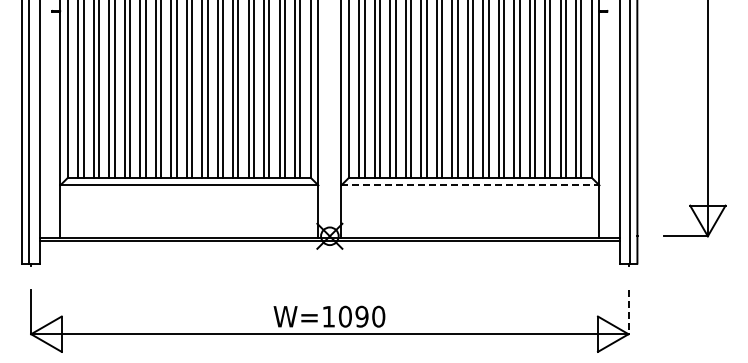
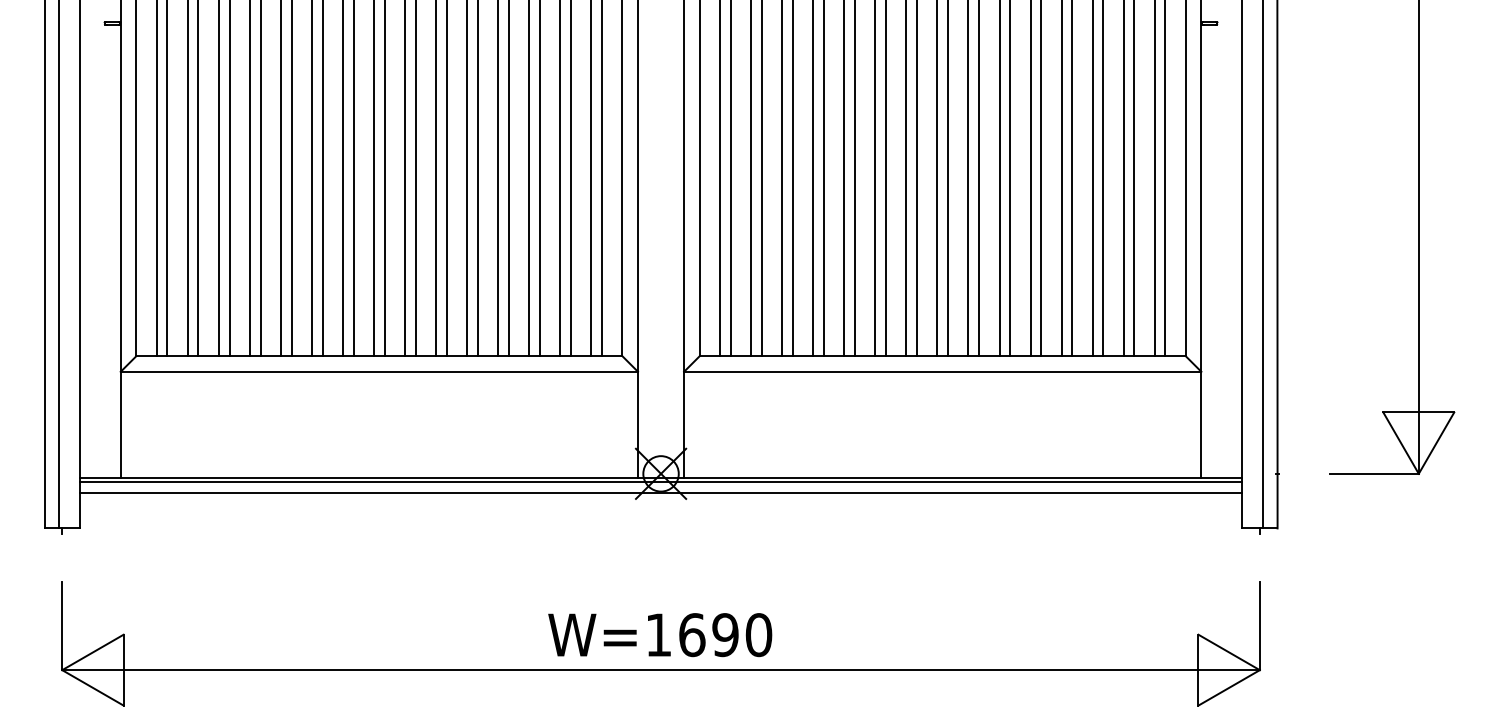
line: (470, 185) -> (942, 372), dashed -> solid
line: (329, 245) -> (660, 492), added
line: (628, 312) -> (1259, 626), dashed -> solid
text: (345, 316) -> (692, 634), W=1090 -> W=1690

